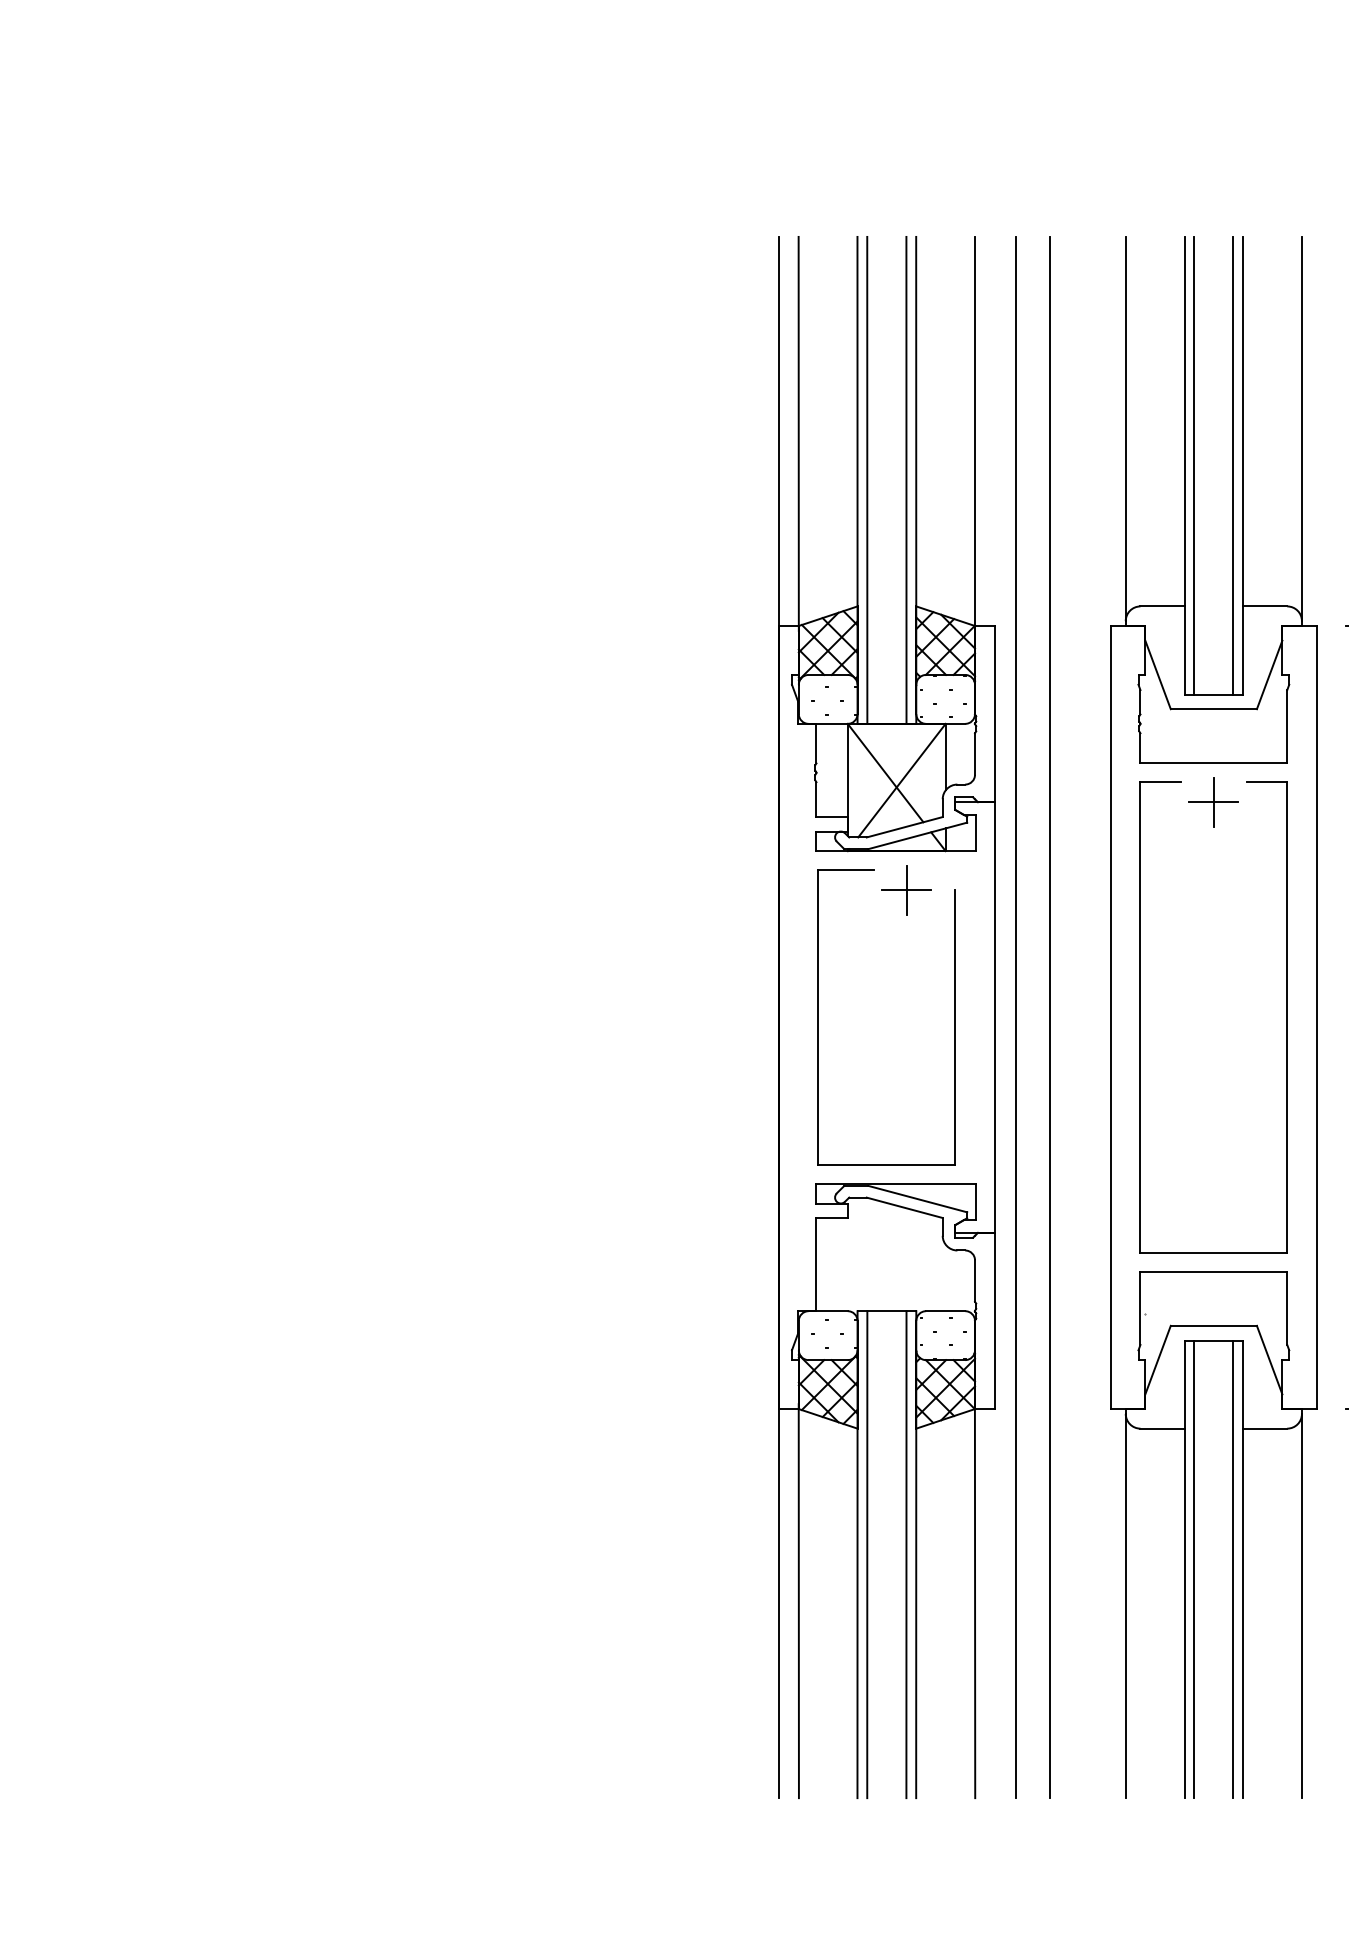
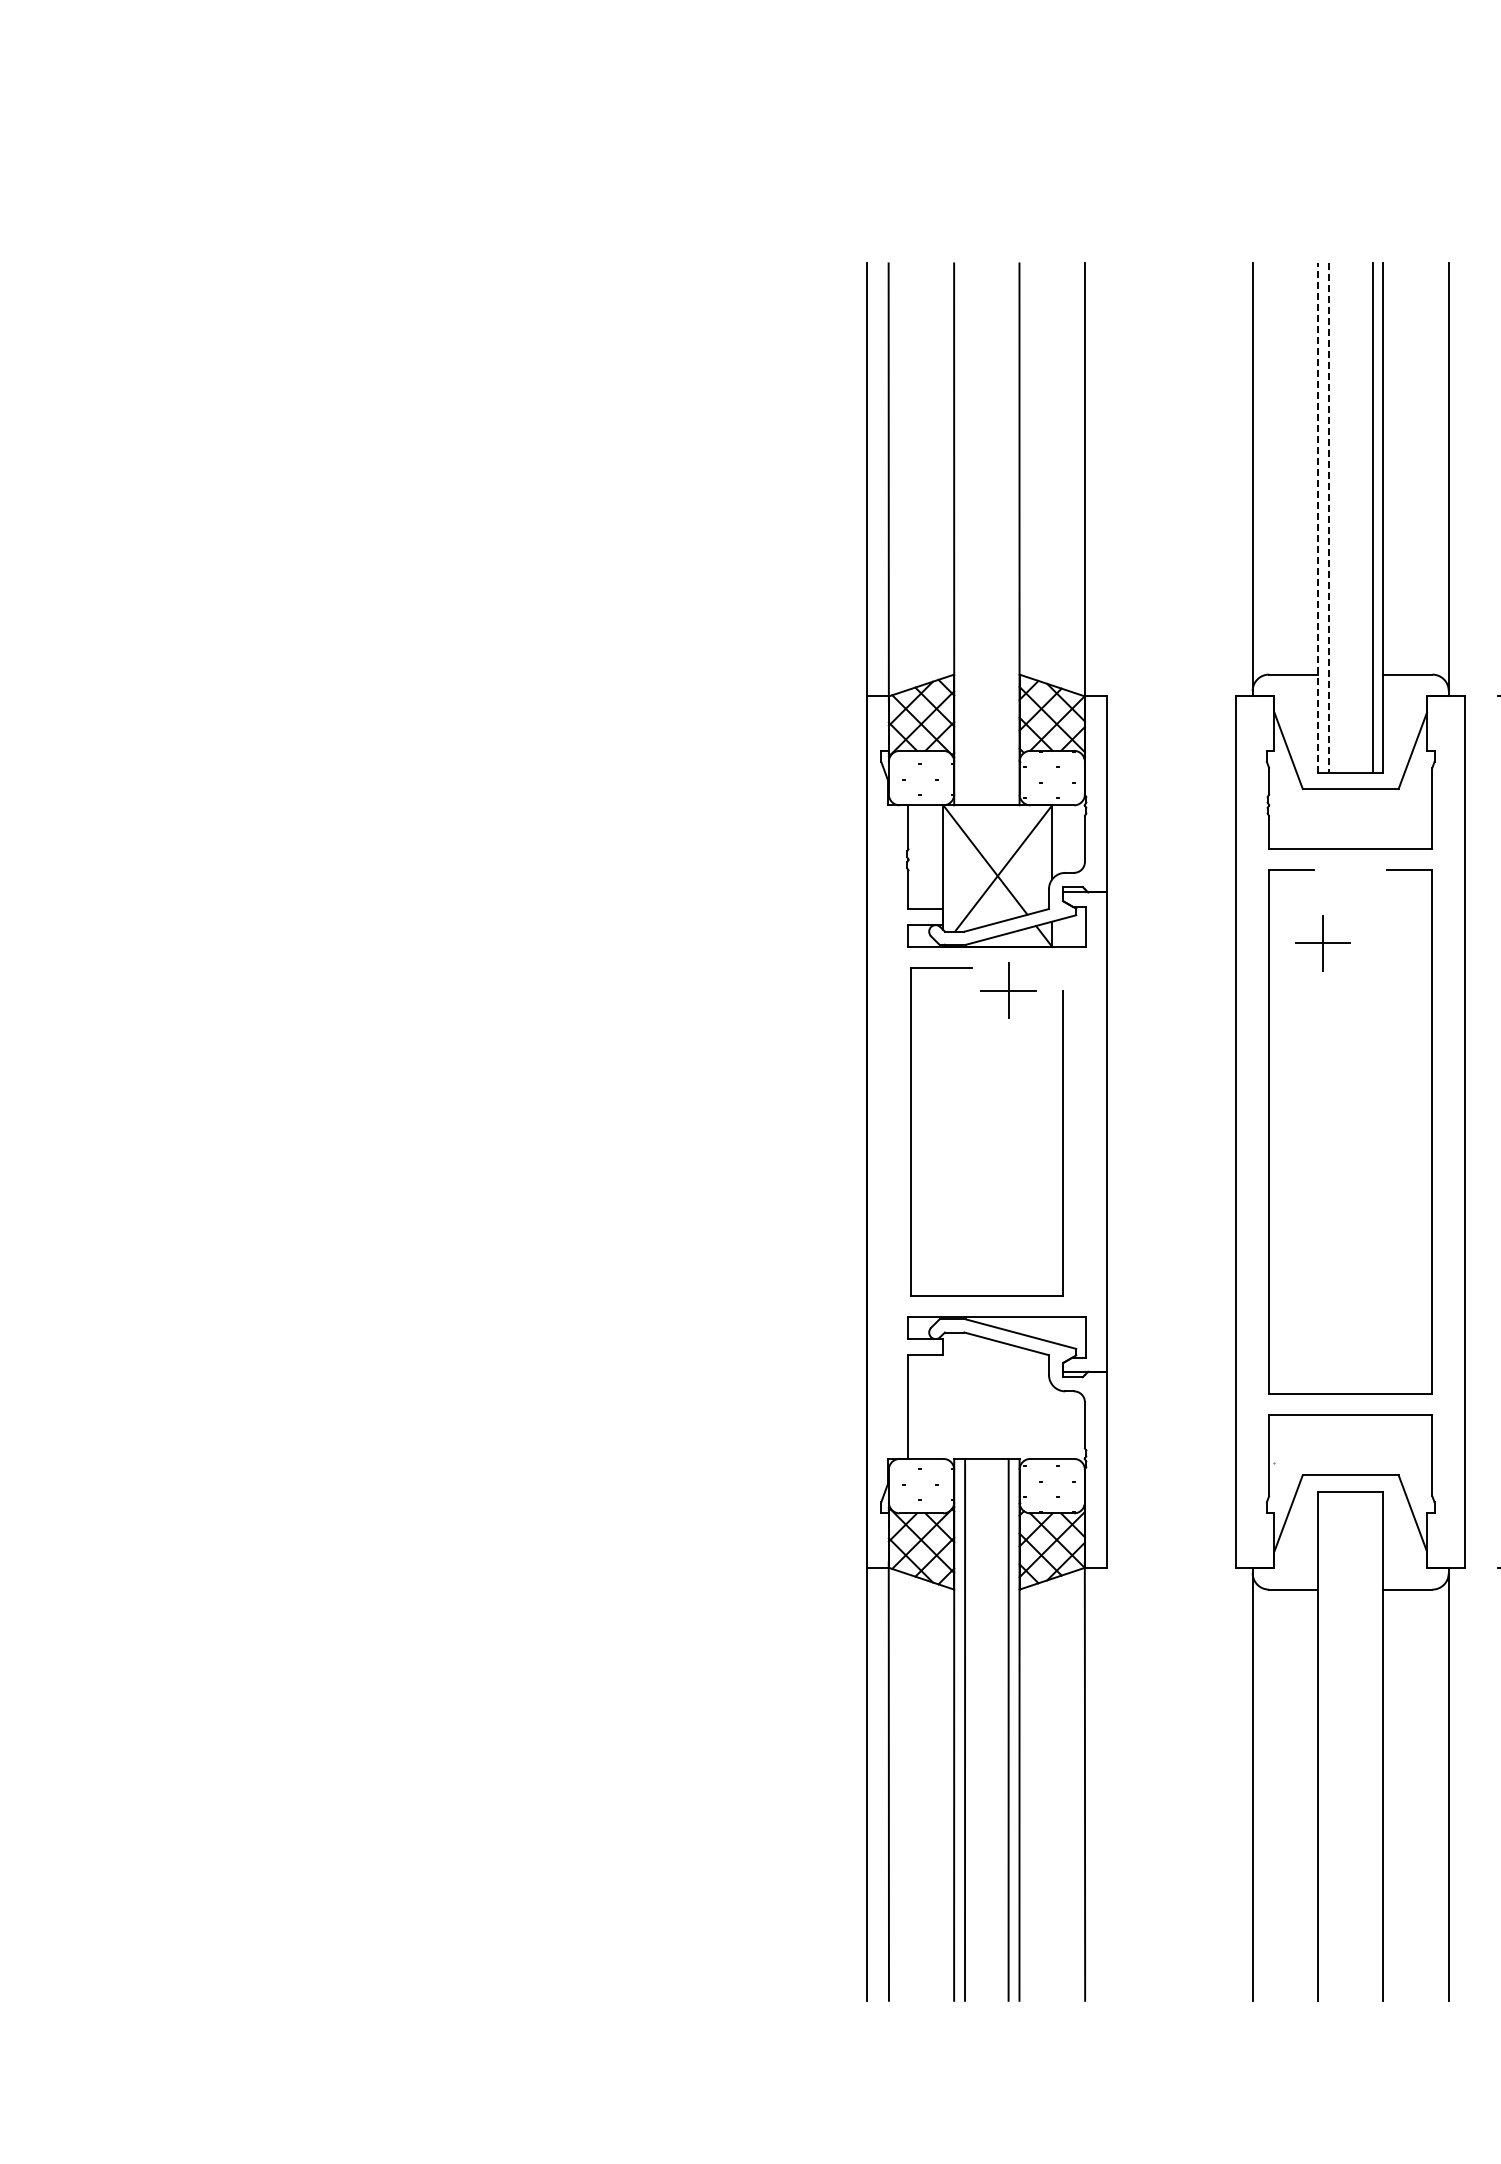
line: (1184, 466) -> (1318, 518), solid -> dashed
line: (1193, 466) -> (1328, 518), solid -> dashed
line: (867, 480) -> (965, 534), removed
line: (906, 480) -> (1008, 534), removed
part: (1213, 802) -> (1322, 943), moved
line: (1015, 1016) -> (1130, 1131), removed
line: (1050, 1016) -> (1168, 1131), removed
line: (1193, 1568) -> (1328, 1745), removed
line: (1233, 1568) -> (1372, 1745), removed

